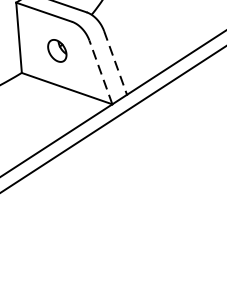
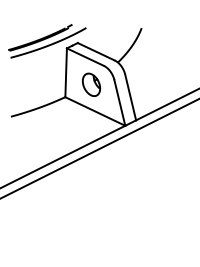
part: (57, 50) -> (91, 84), size x1.43
line: (115, 64) -> (130, 98), dashed -> solid
line: (100, 71) -> (119, 102), dashed -> solid

